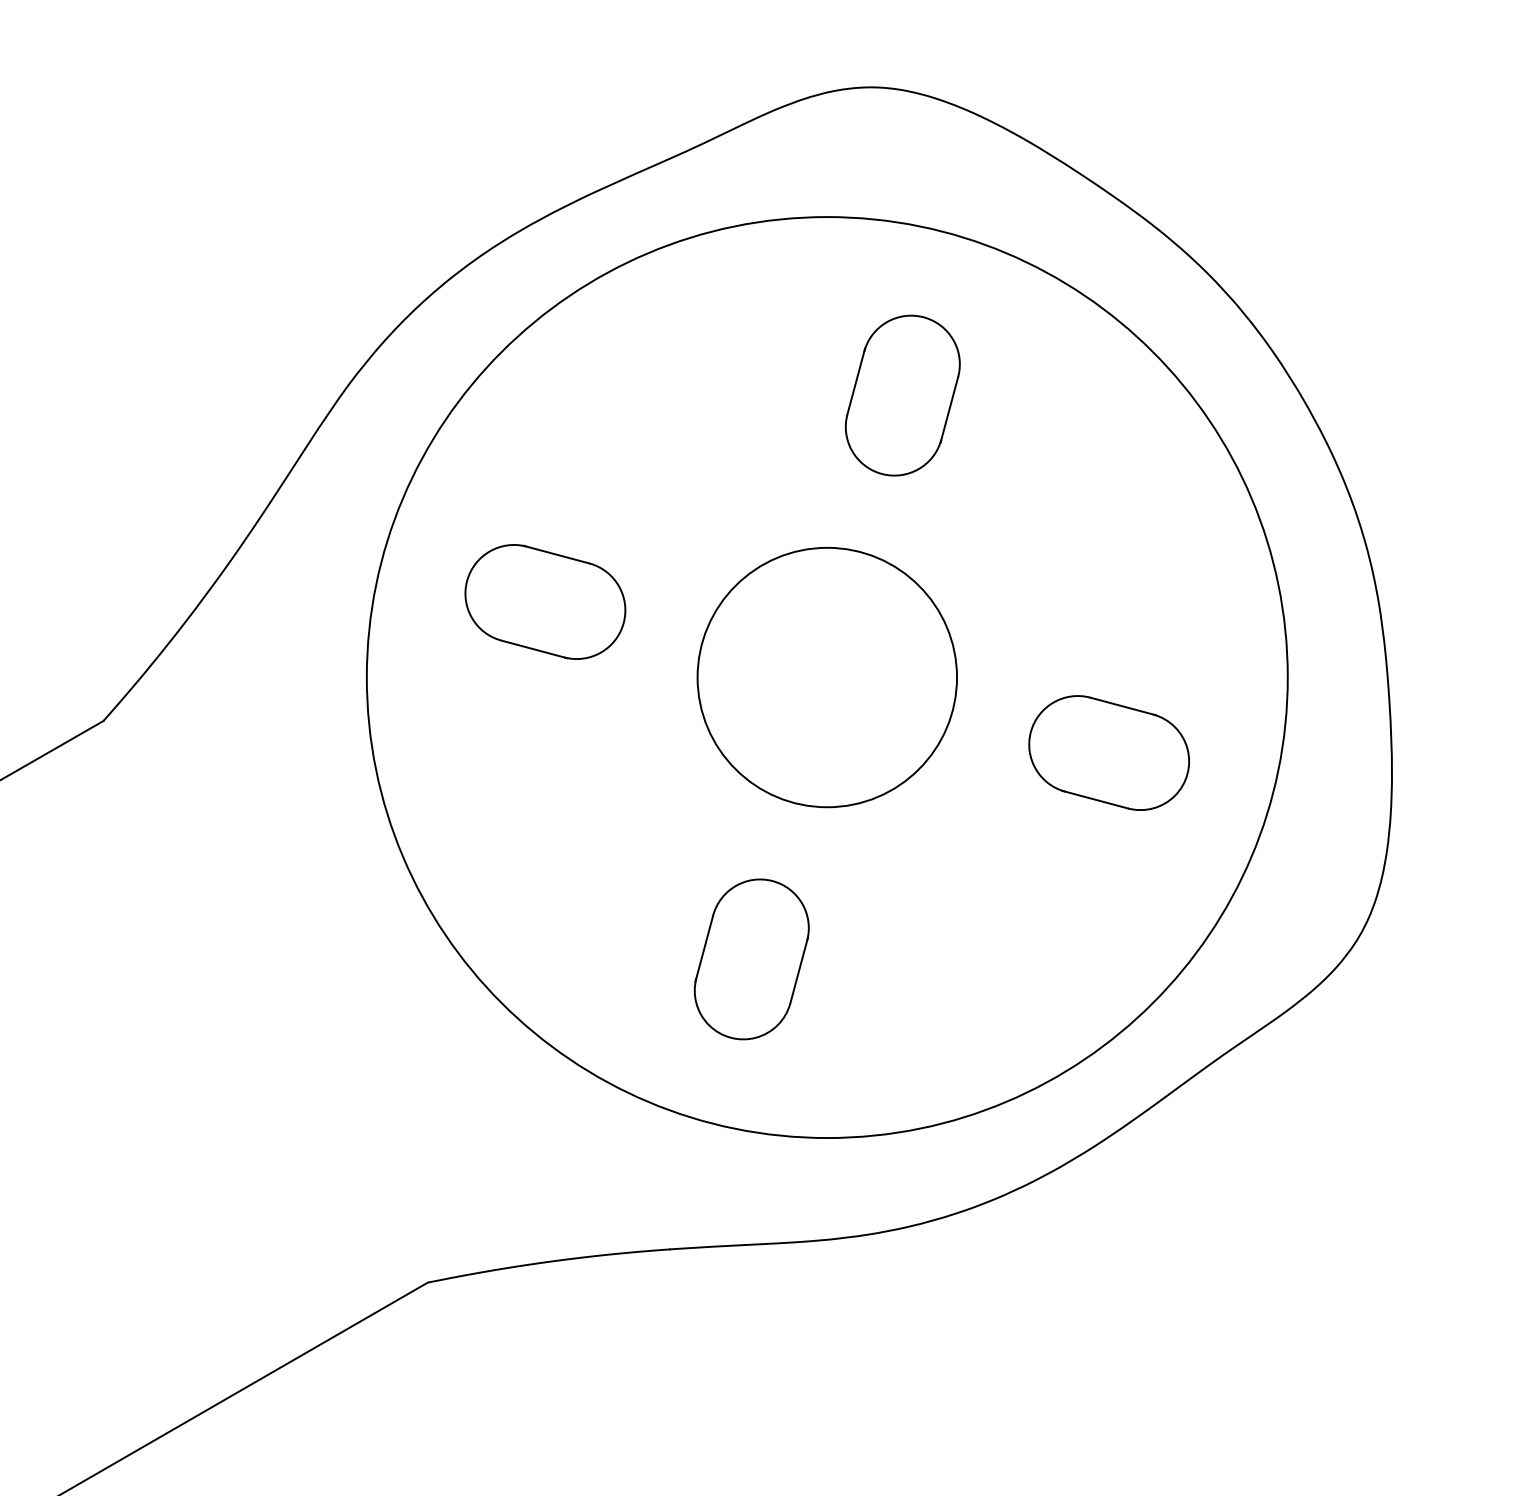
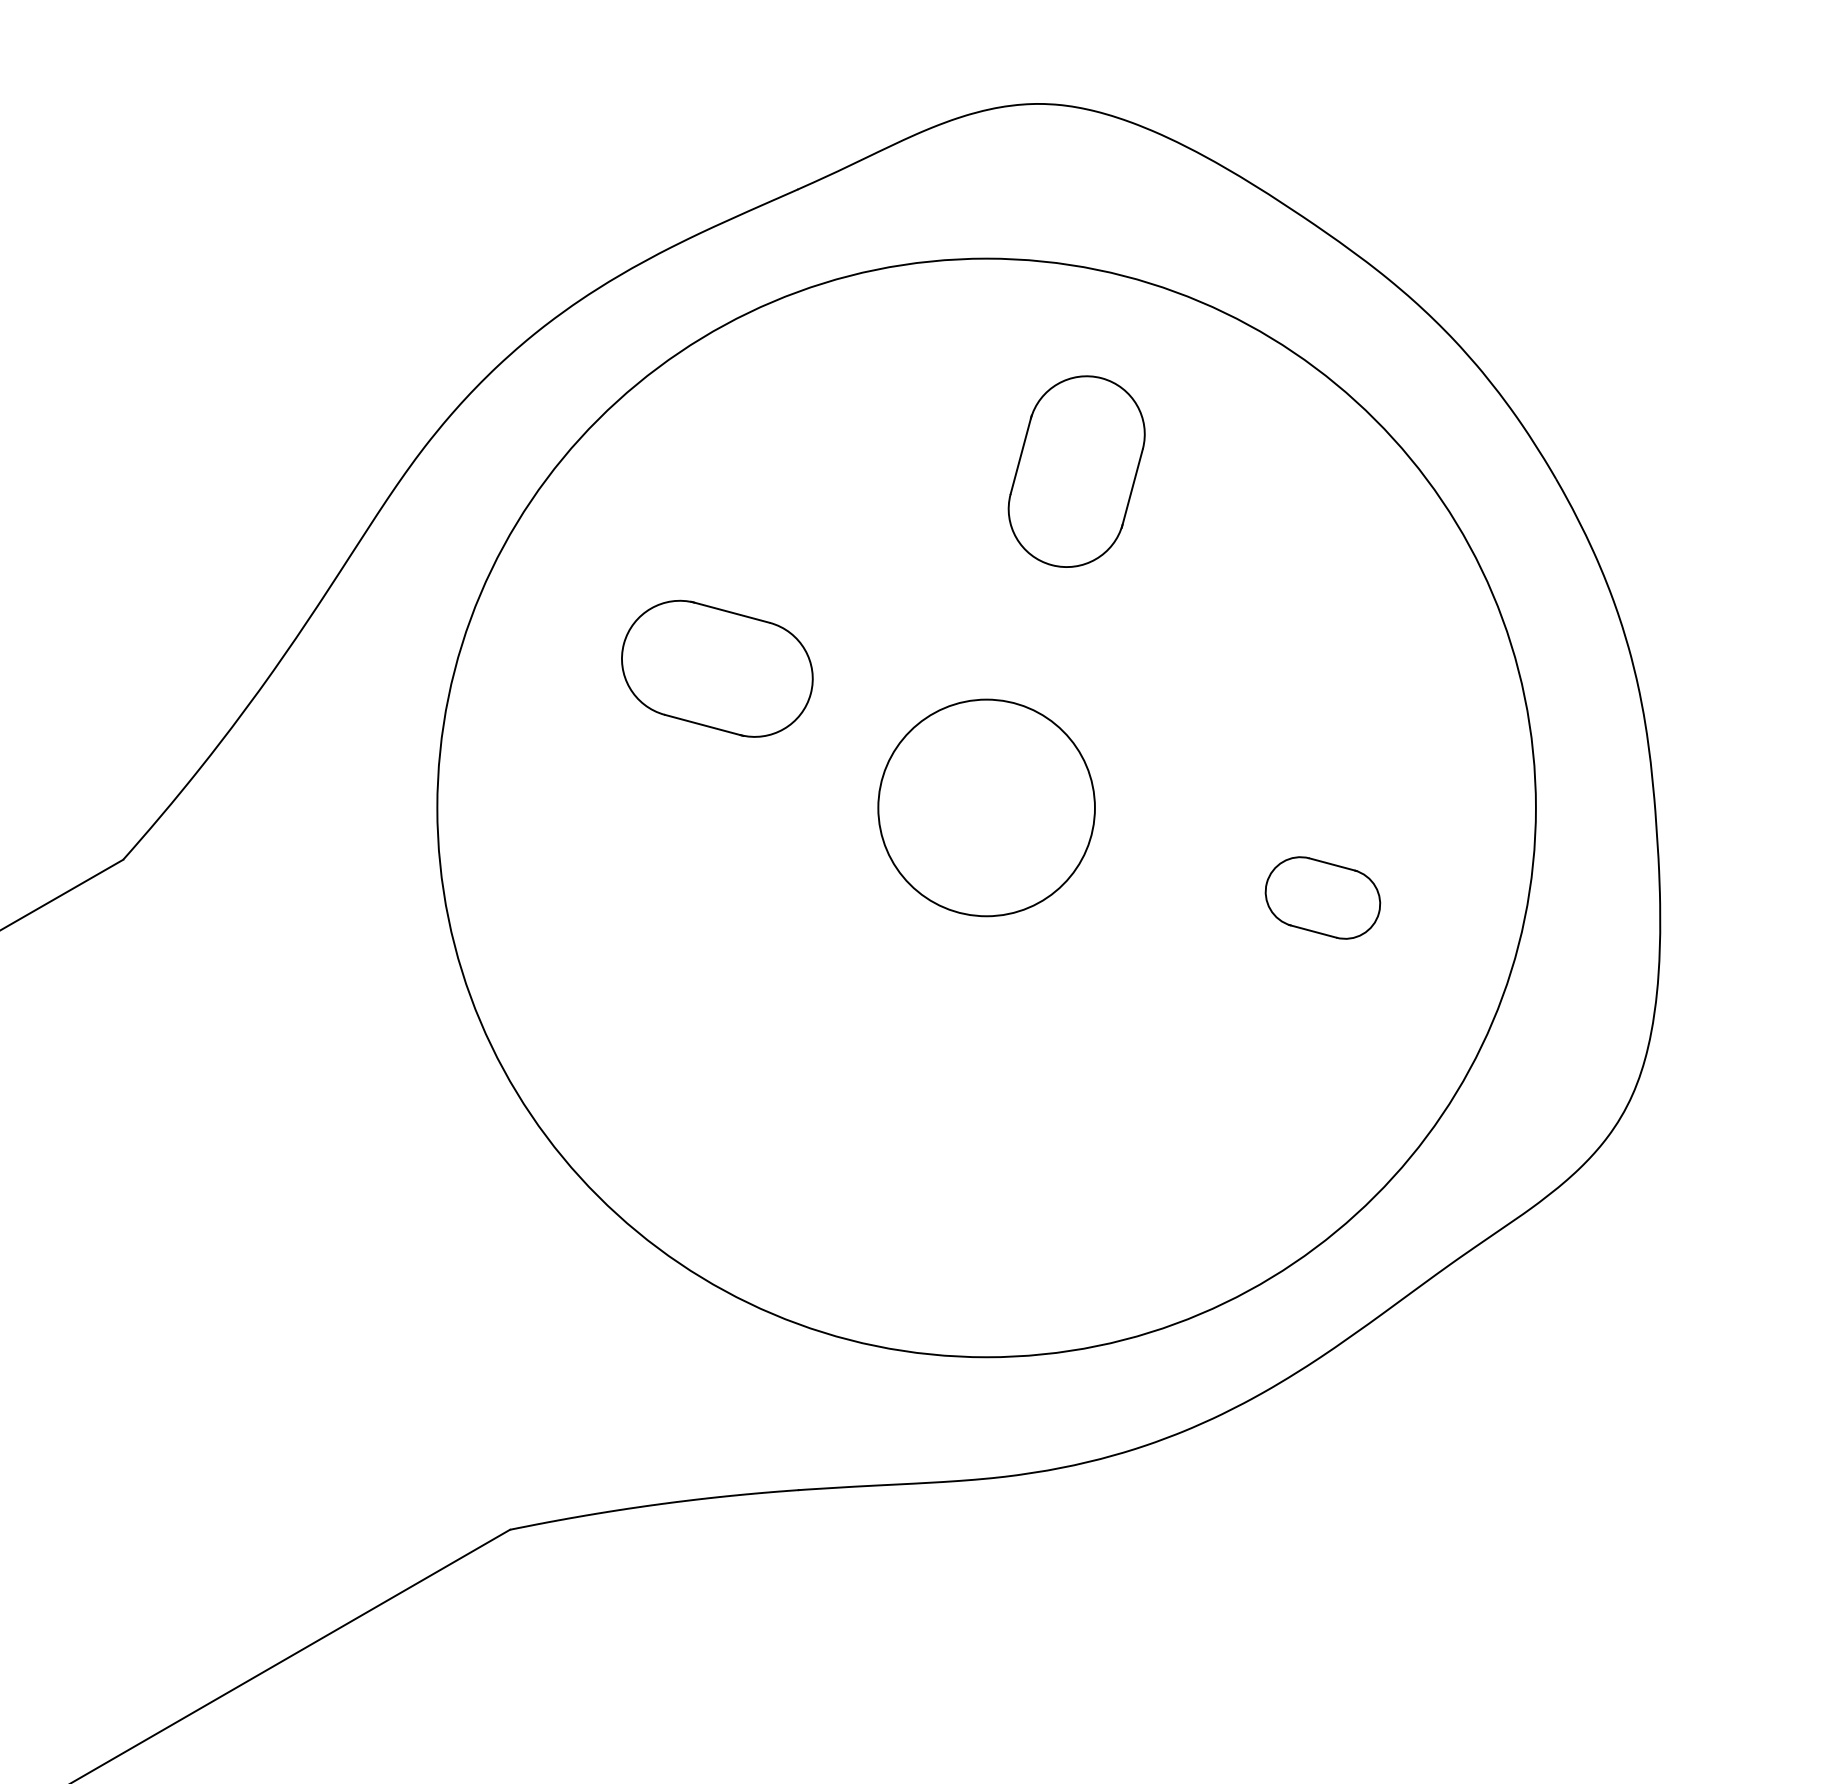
part: (545, 601) -> (717, 668), moved
circle: (827, 677) -> (986, 807), size x0.7
part: (1108, 752) -> (1322, 897), size x0.6
part: (751, 958) -> (896, 1143), removed

